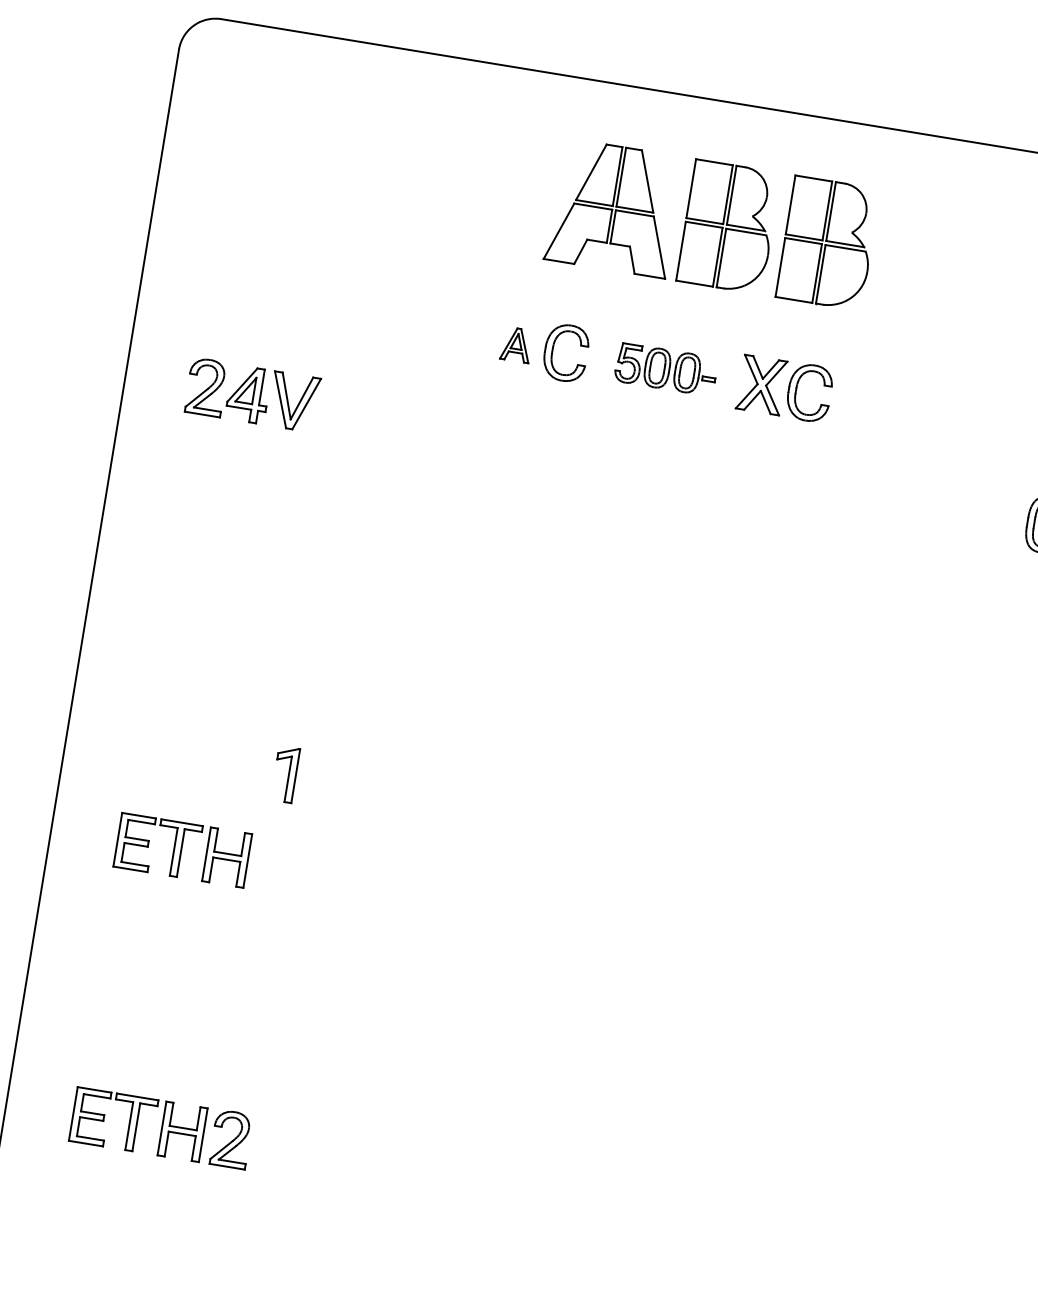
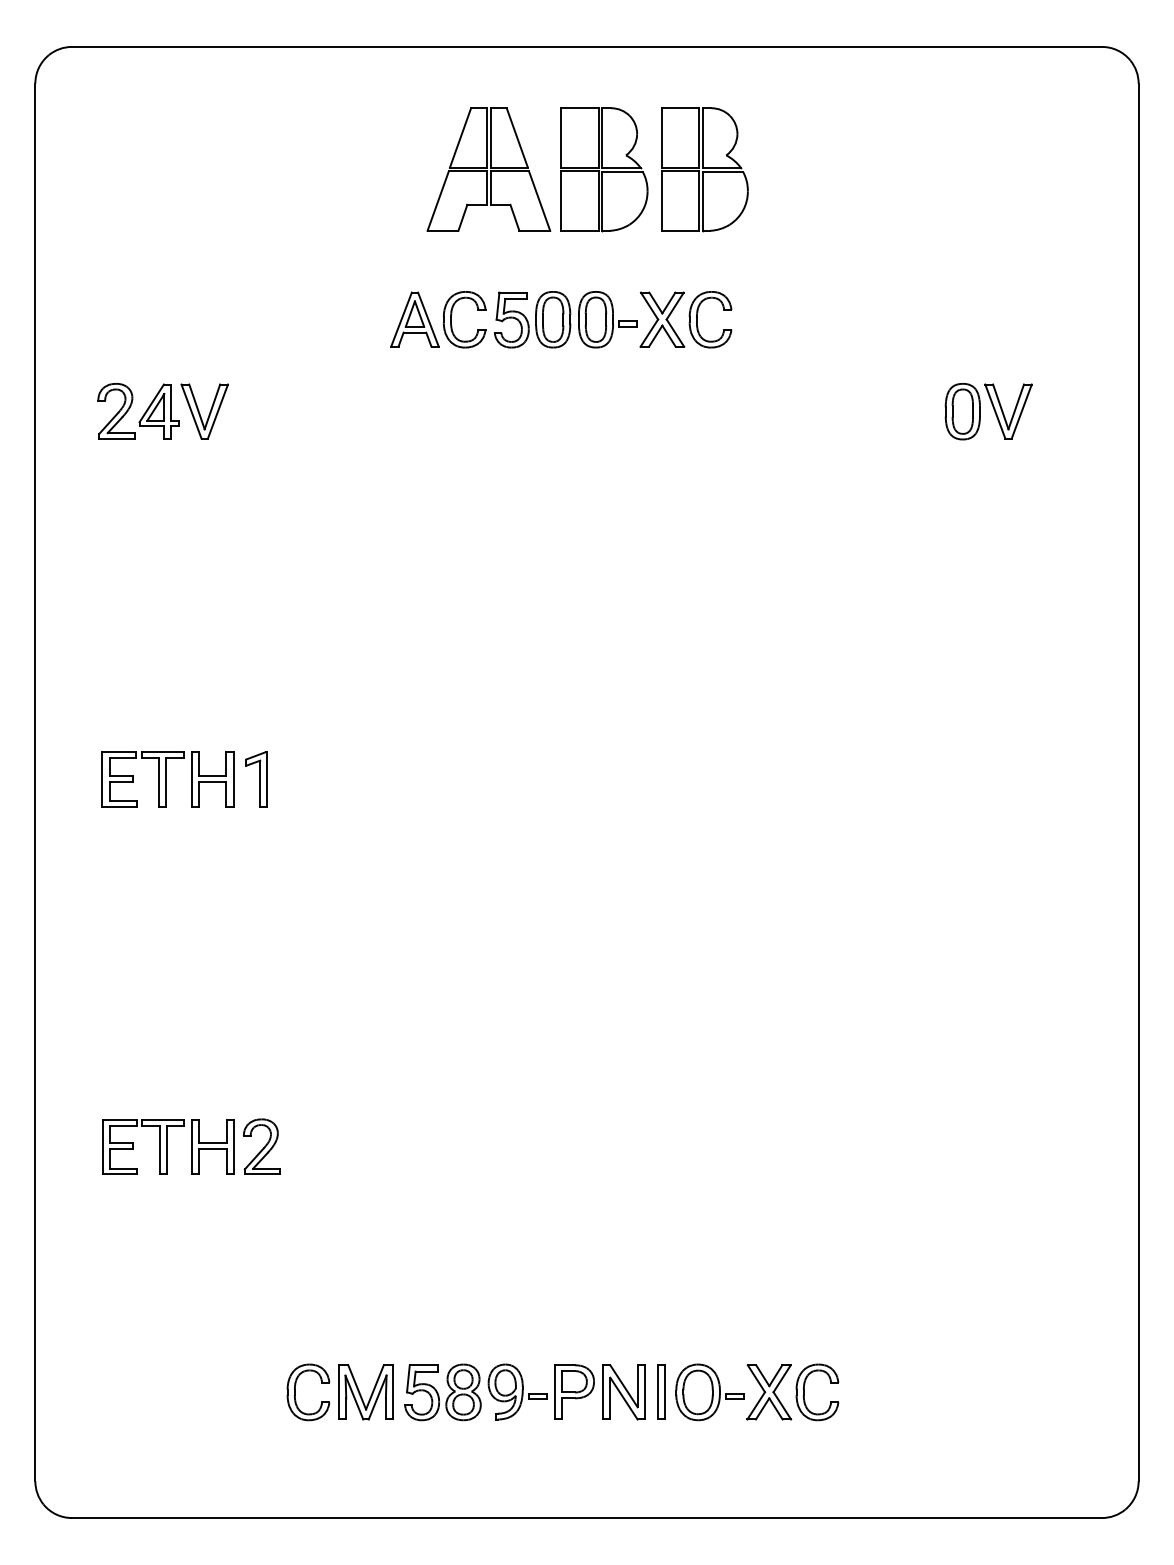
part: (516, 344) -> (414, 319), size x1.67
part: (665, 369) -> (565, 319), size x1.43
part: (182, 850) -> (167, 779), moved

